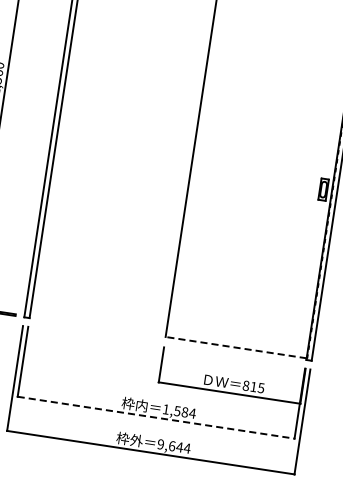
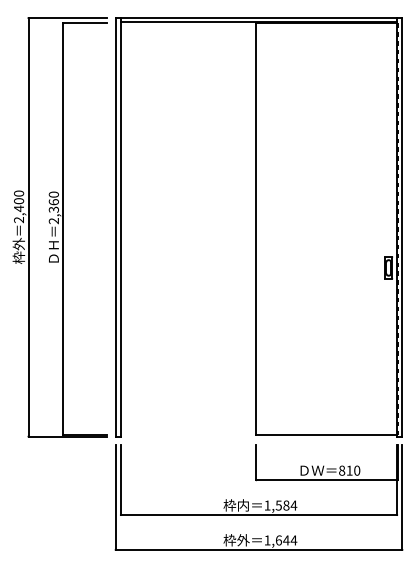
line: (235, 347) -> (326, 434), dashed -> solid
text: (261, 387) -> (357, 470), 815 -> 810
line: (156, 418) -> (259, 515), dashed -> solid
text: (160, 444) -> (267, 540), 9,644 -> 1,644

